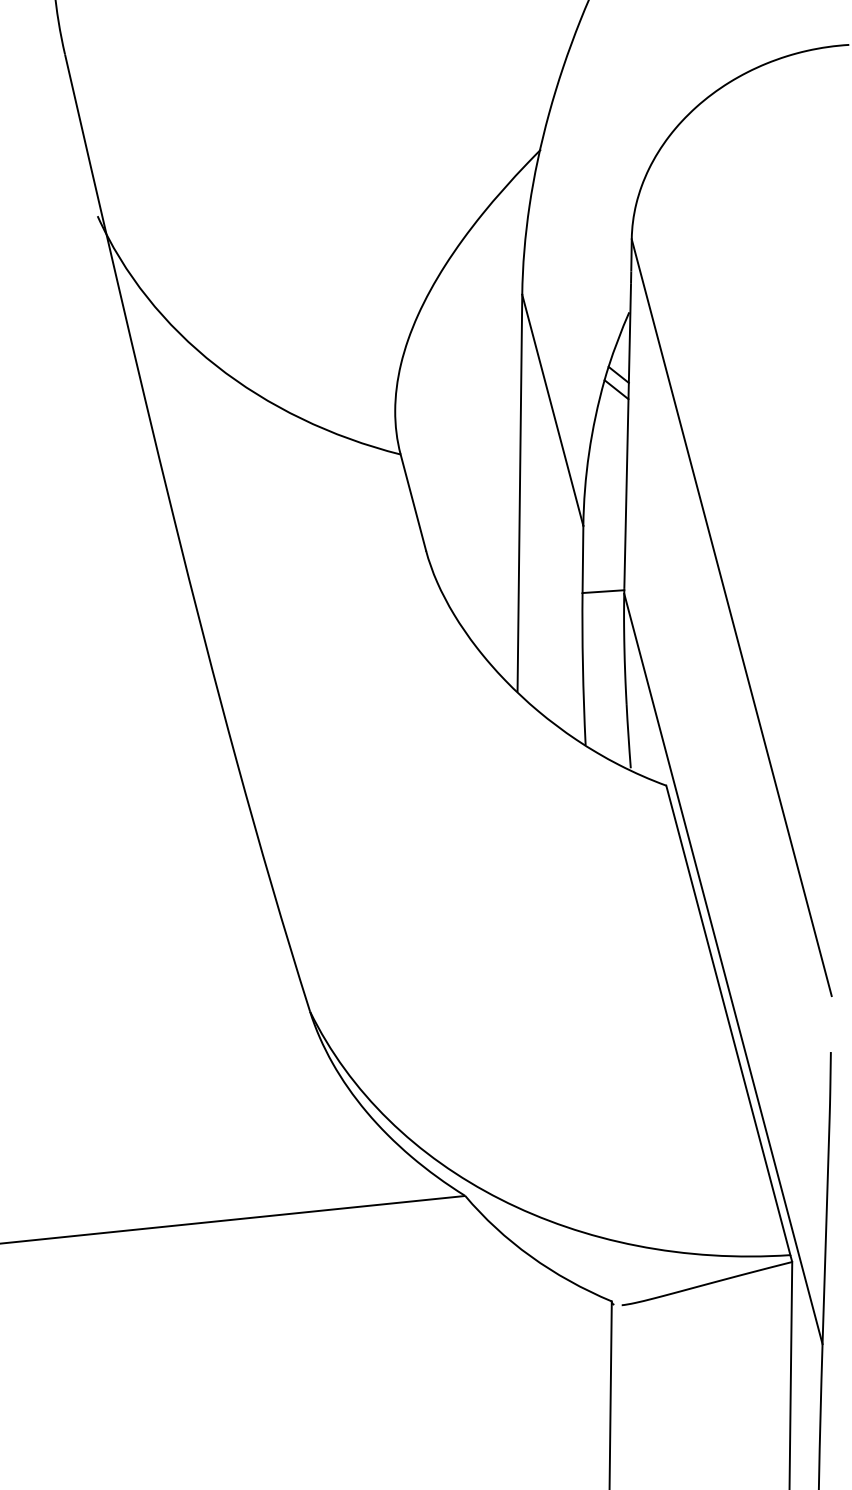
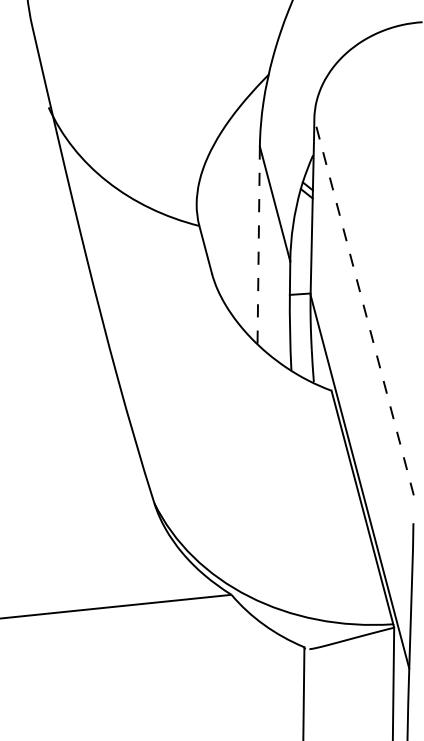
line: (519, 493) -> (258, 245), solid -> dashed
line: (732, 618) -> (364, 307), solid -> dashed

